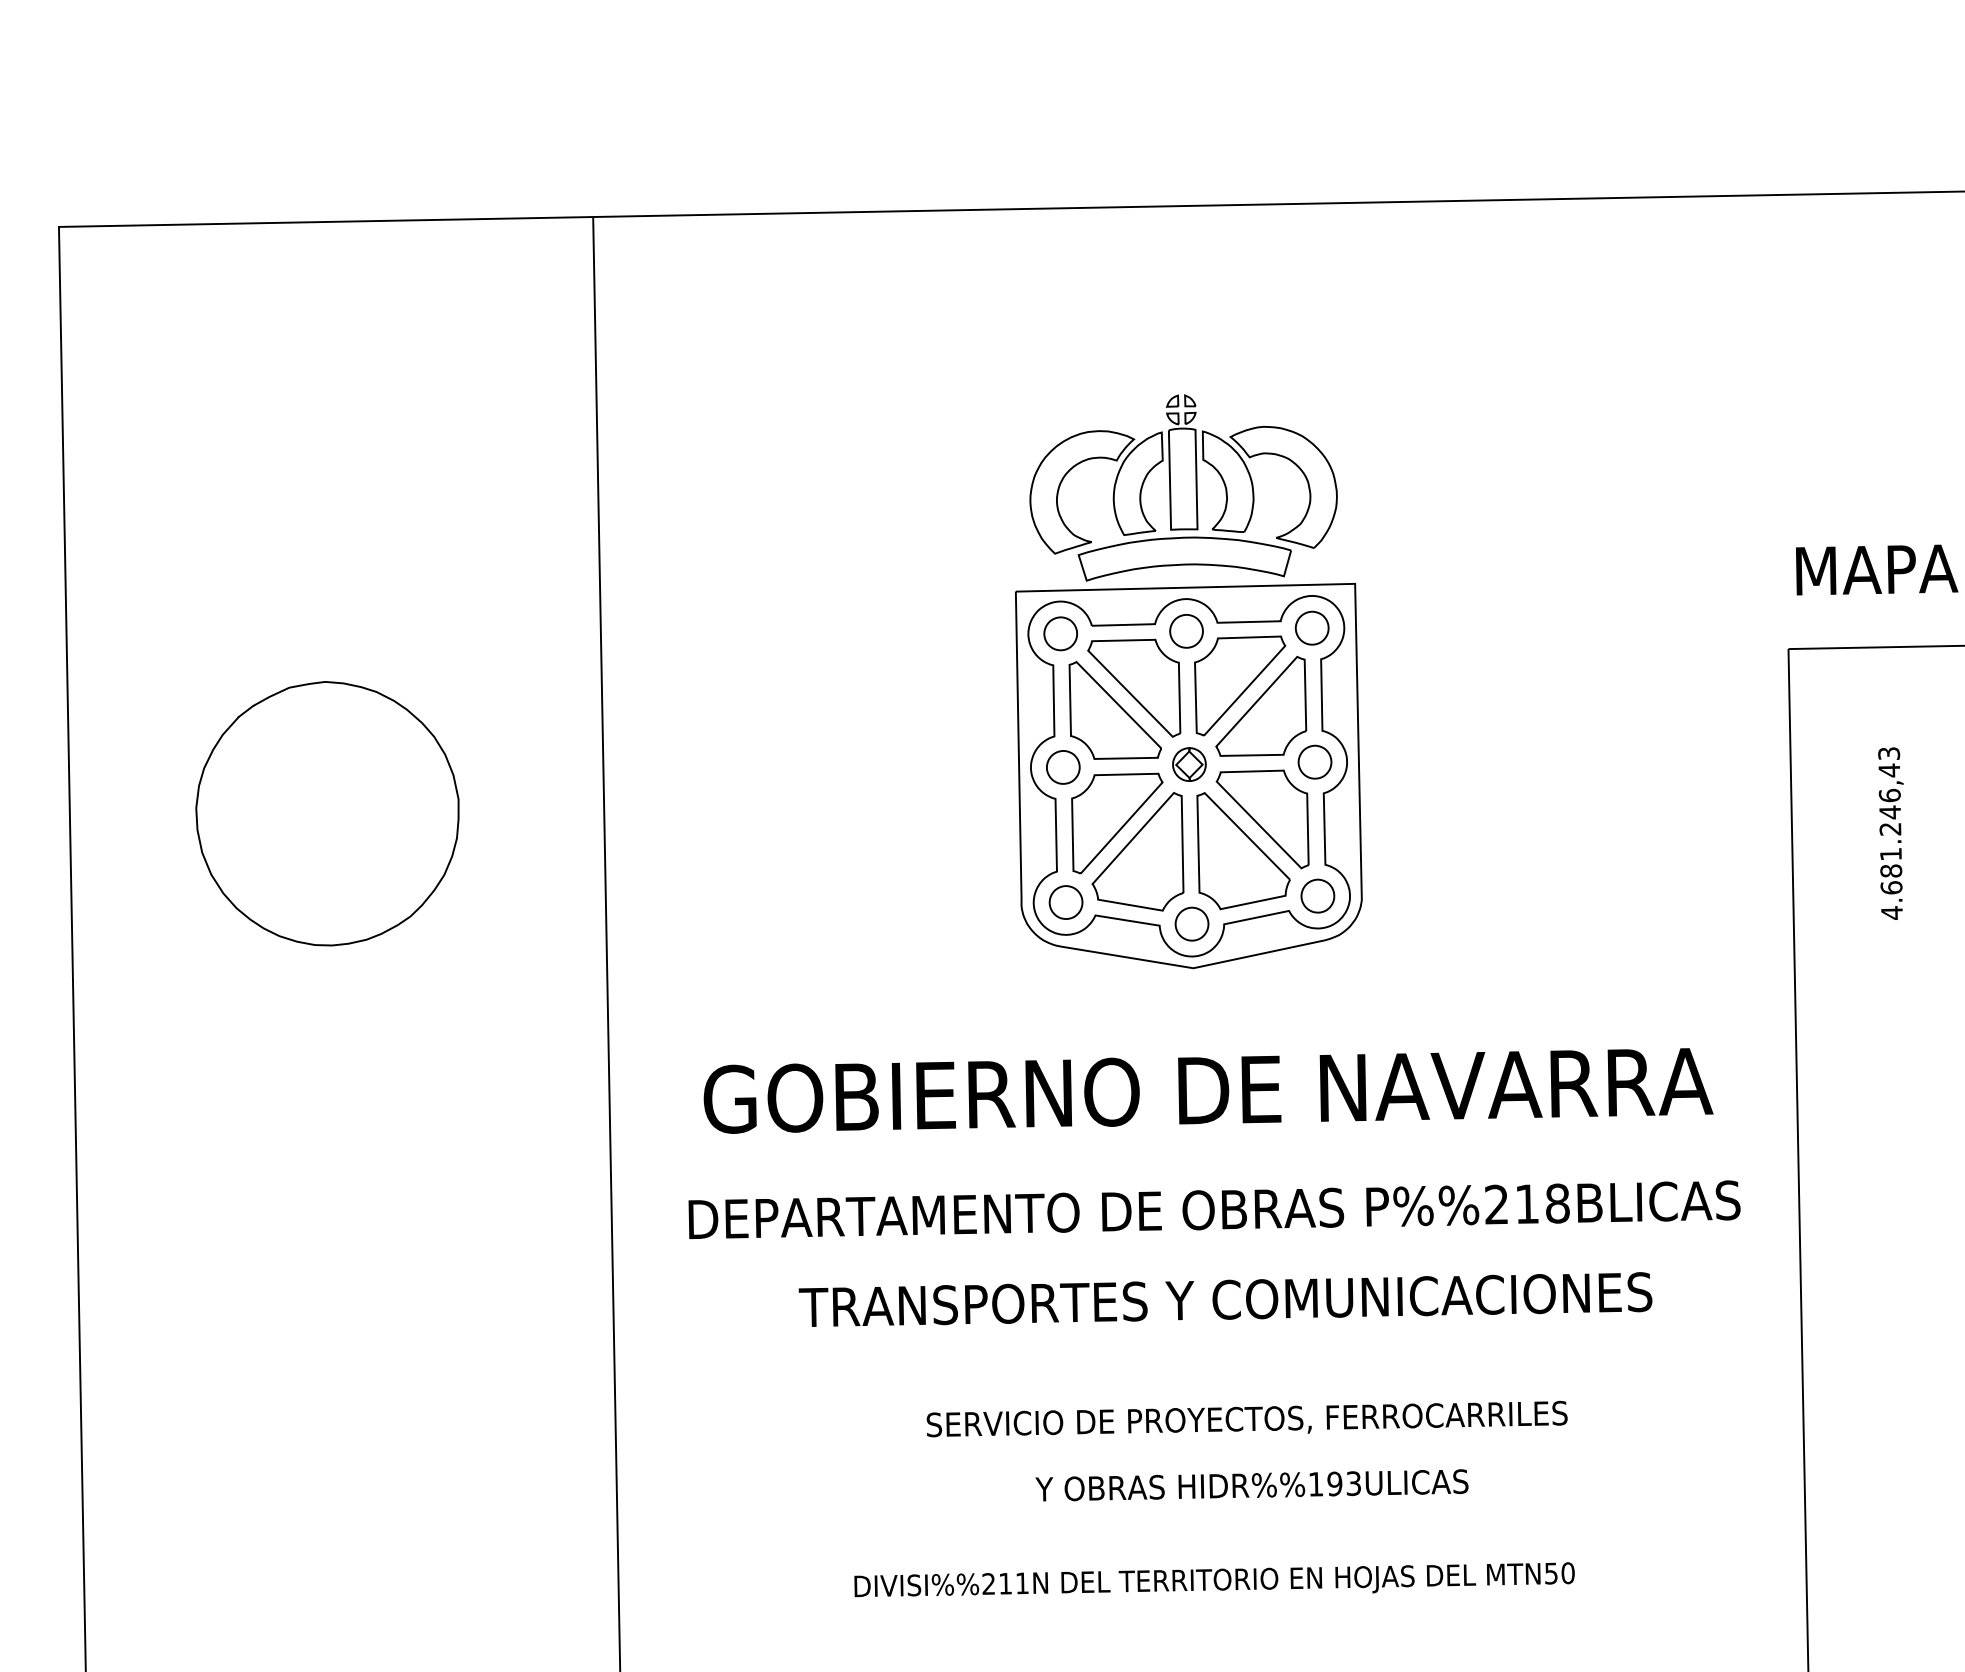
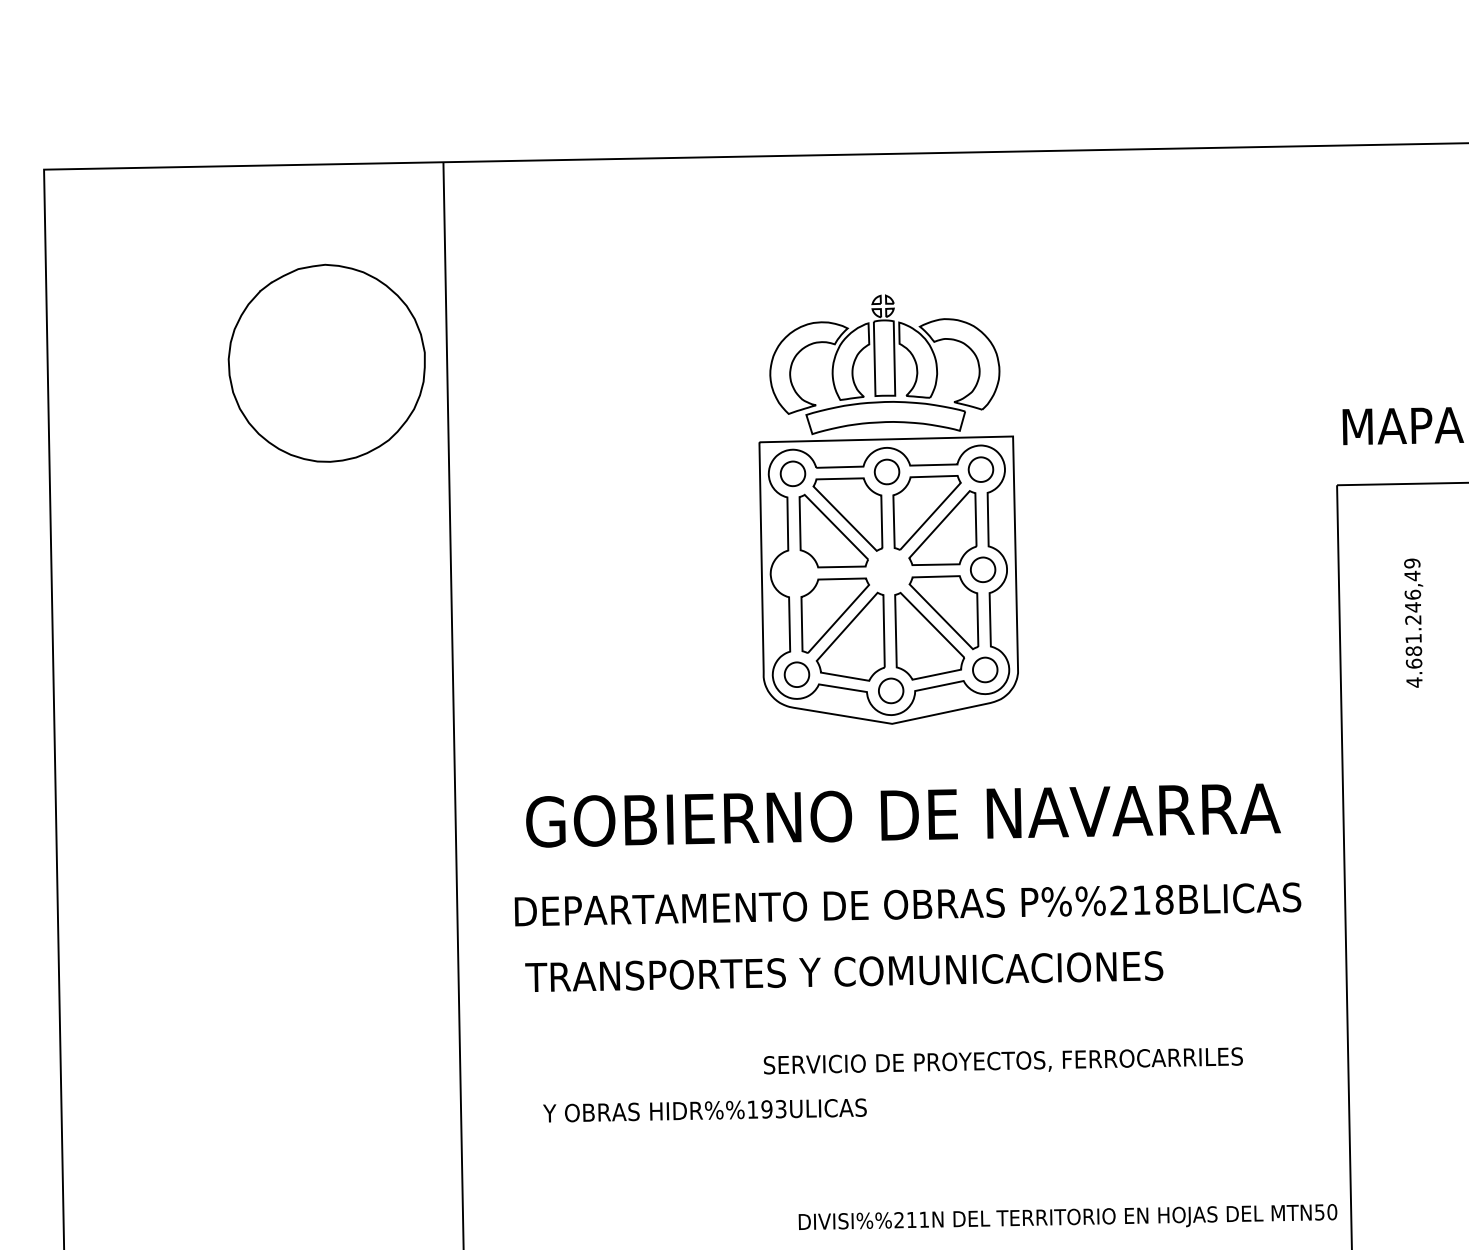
text: (1889, 753) -> (1412, 563), 4.681.246,43 -> 4.681.246,49
part: (1189, 764) -> (889, 571), removed
part: (1062, 767) -> (794, 573), removed
part: (327, 812) -> (326, 362), moved
text: (1225, 1299) -> (844, 971), moved
text: (1246, 1418) -> (1002, 1060), moved
text: (1251, 1485) -> (704, 1110), moved
text: (1213, 1579) -> (1067, 1216), moved

